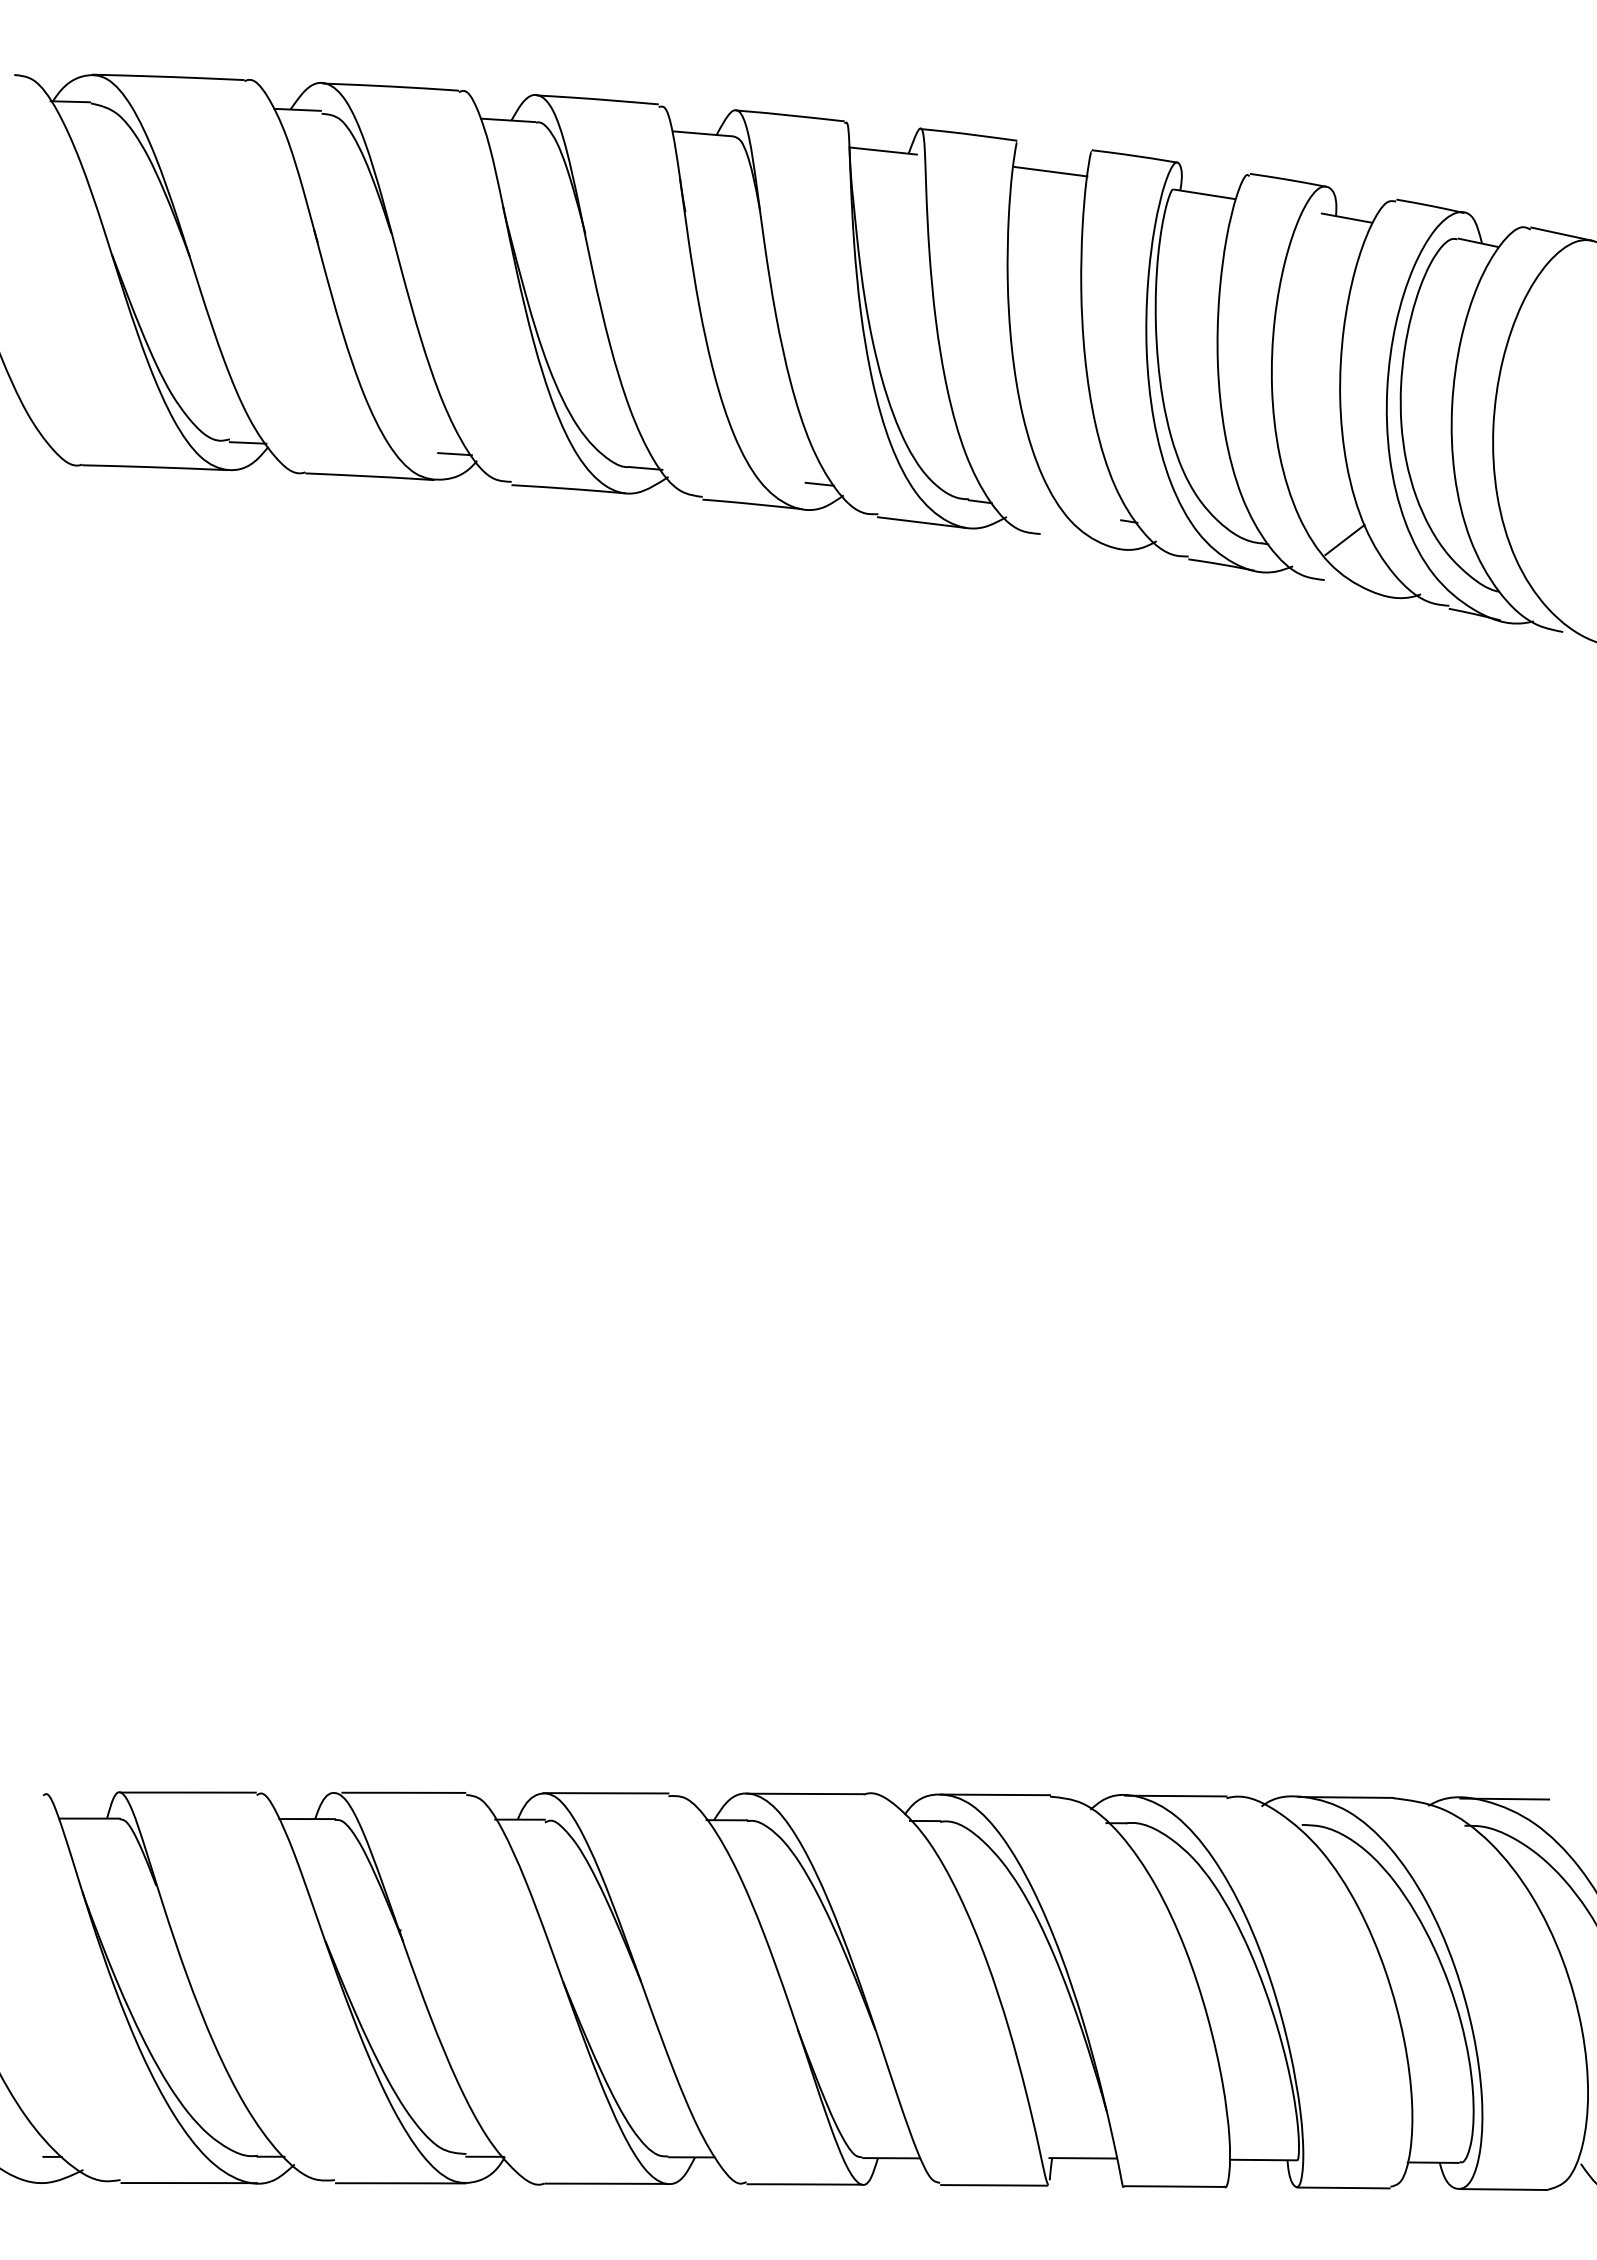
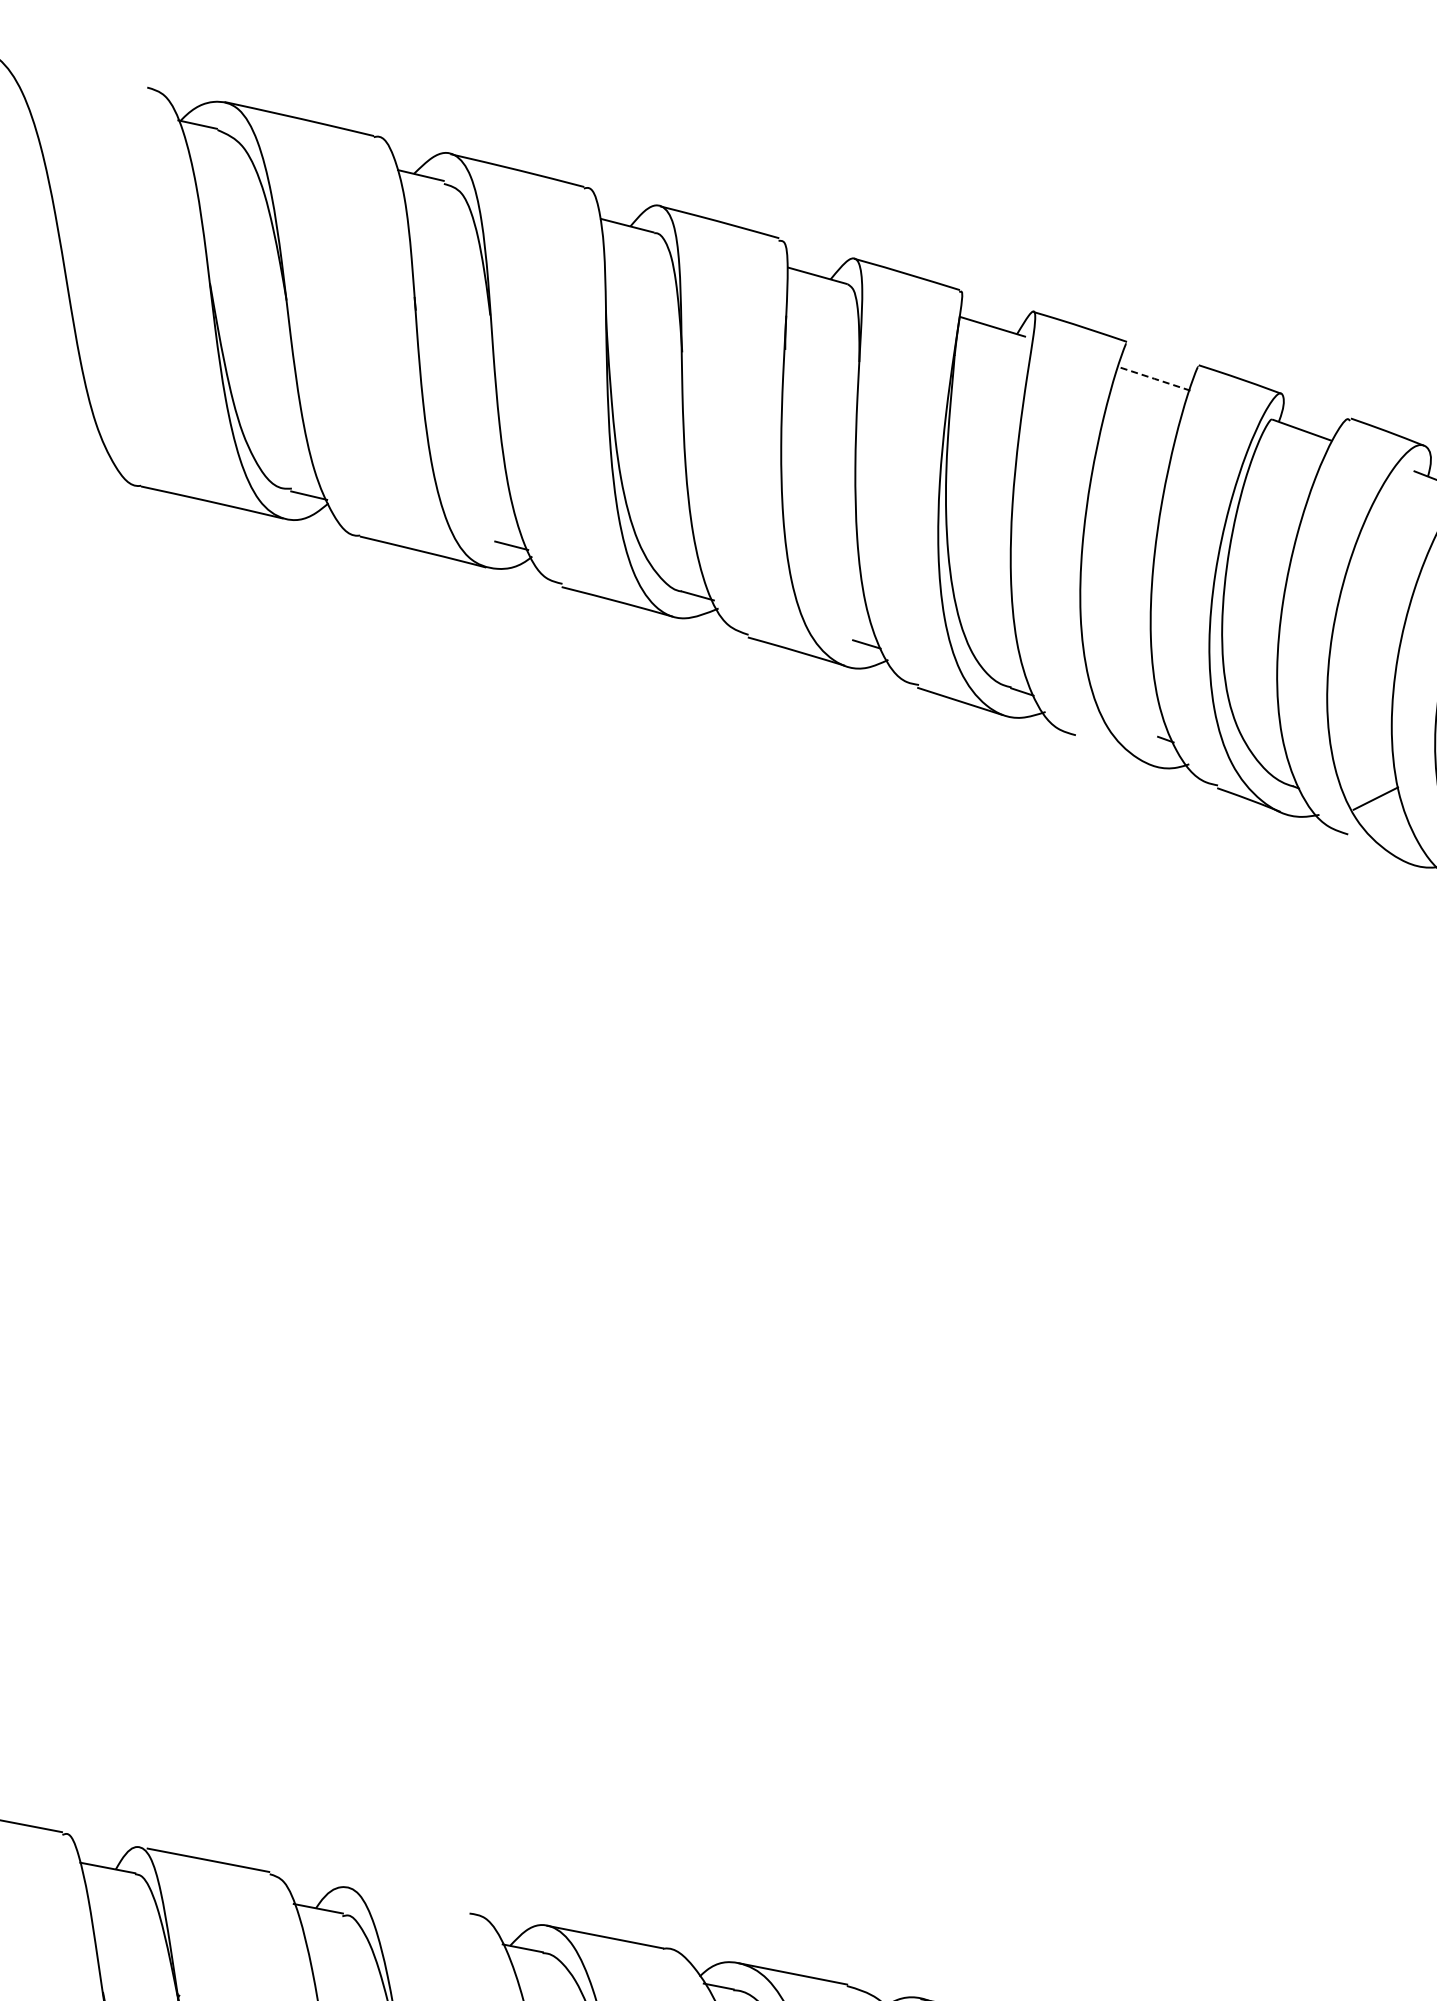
line: (1051, 171) -> (1155, 378), solid -> dashed
line: (605, 1793) -> (407, 1898), removed

